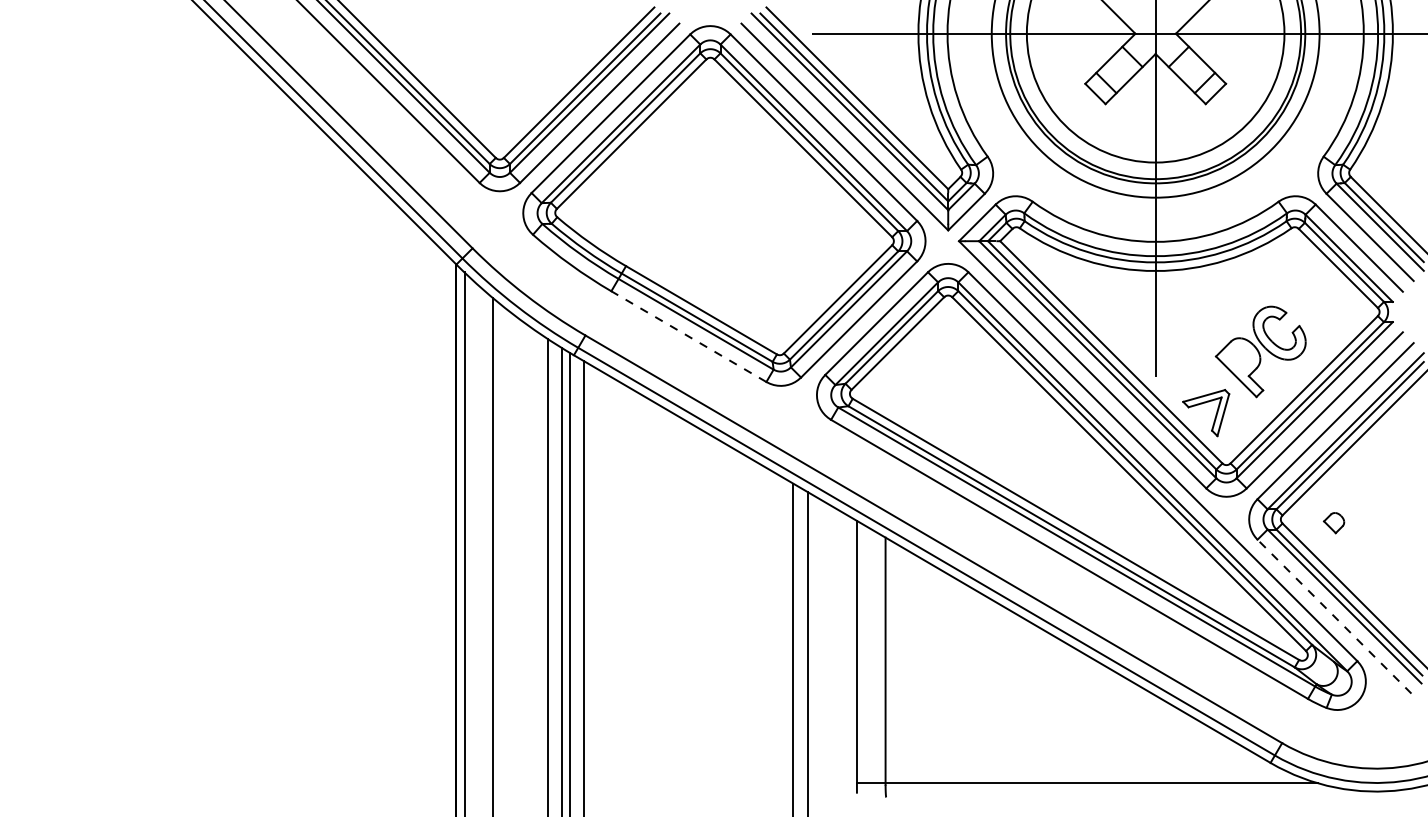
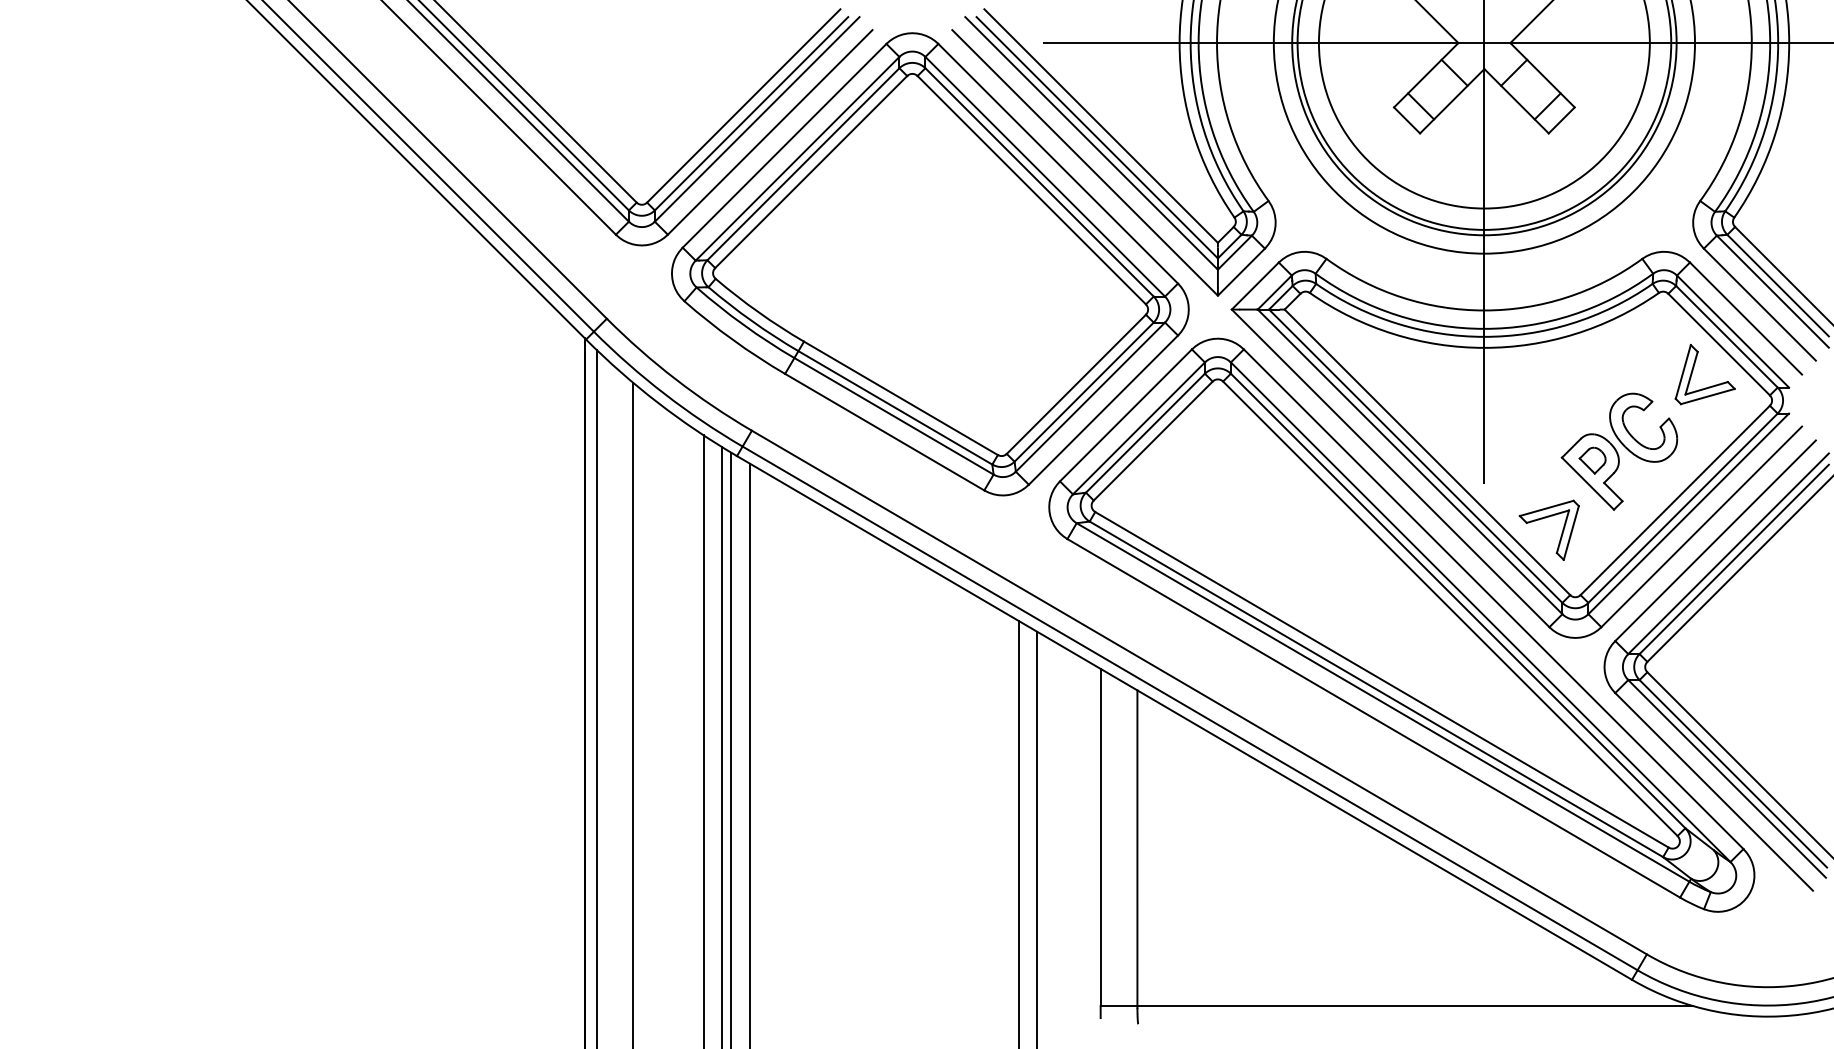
part: (1318, 289) -> (1693, 371), added
line: (688, 336) -> (884, 431), dashed -> solid
part: (1333, 522) -> (1592, 460), moved
line: (1334, 616) -> (1714, 791), dashed -> solid

